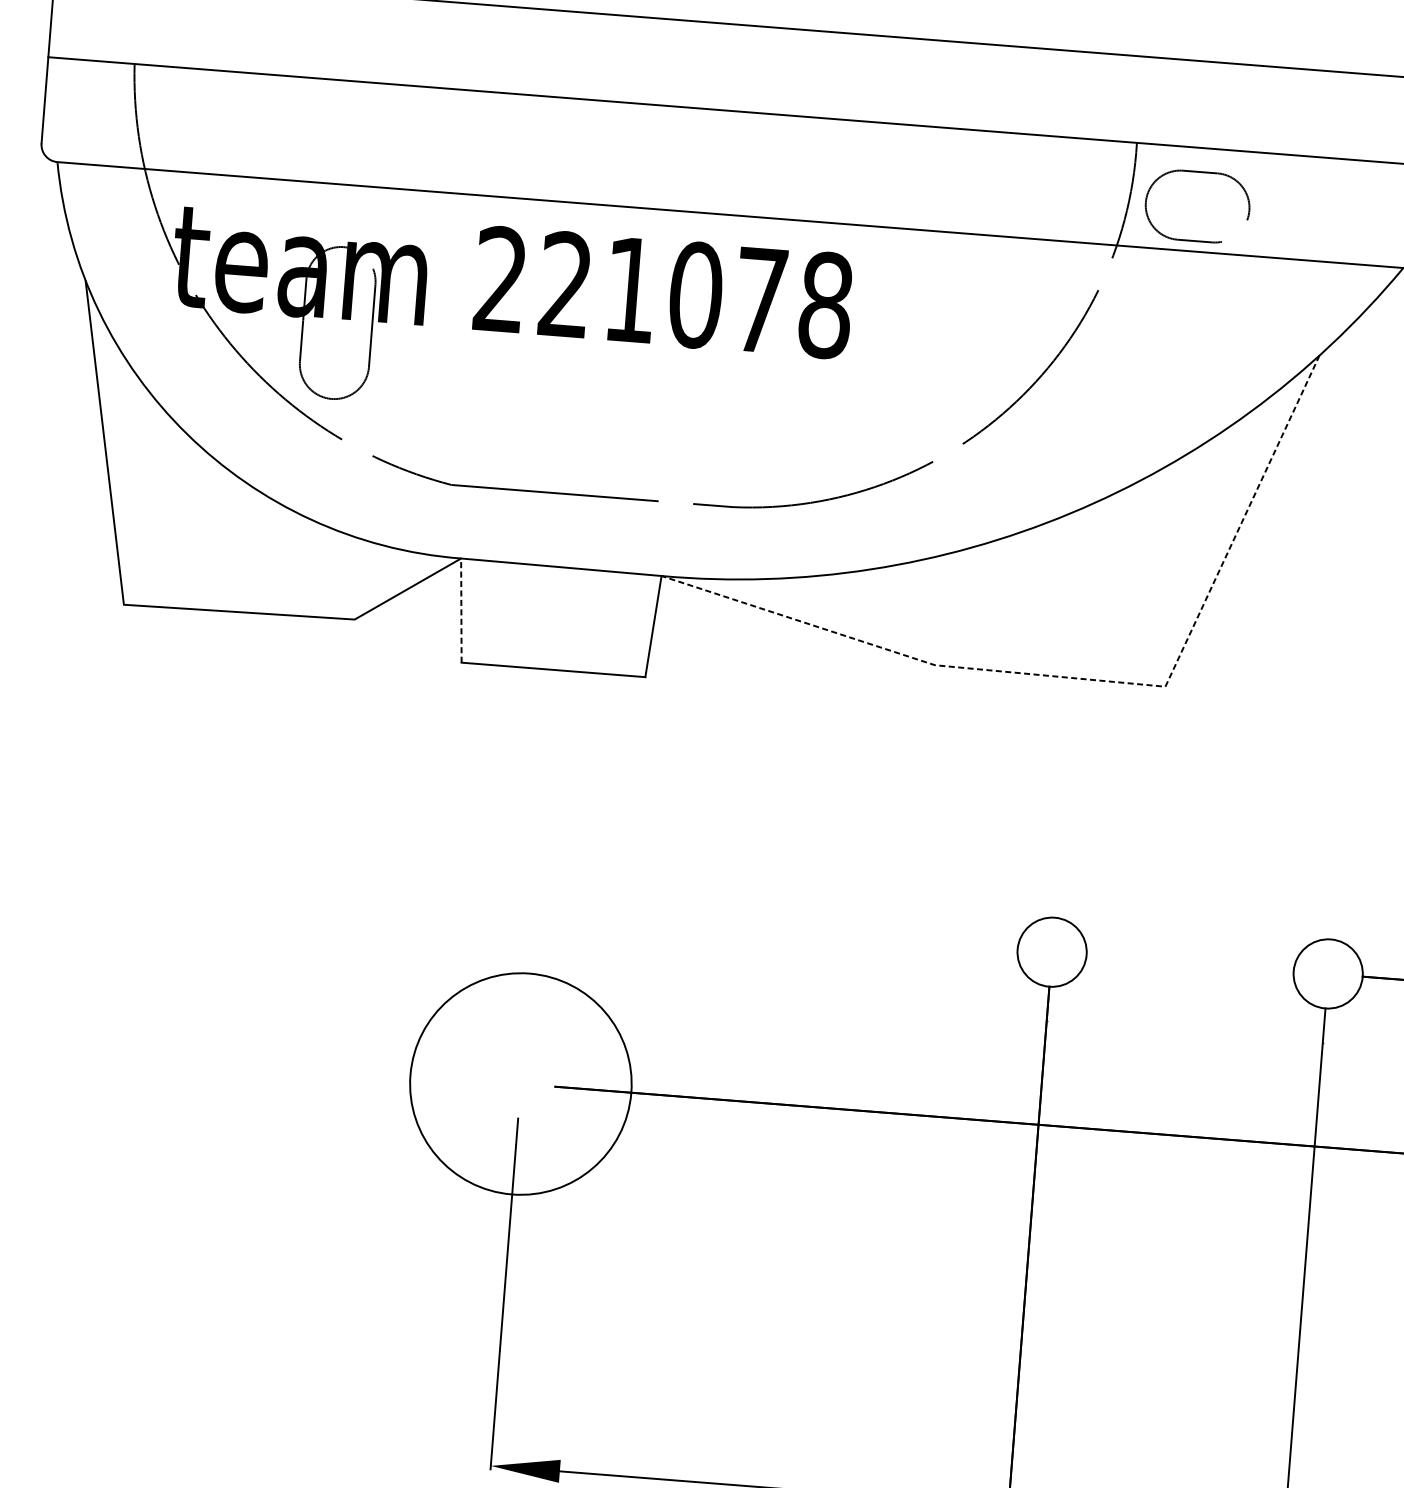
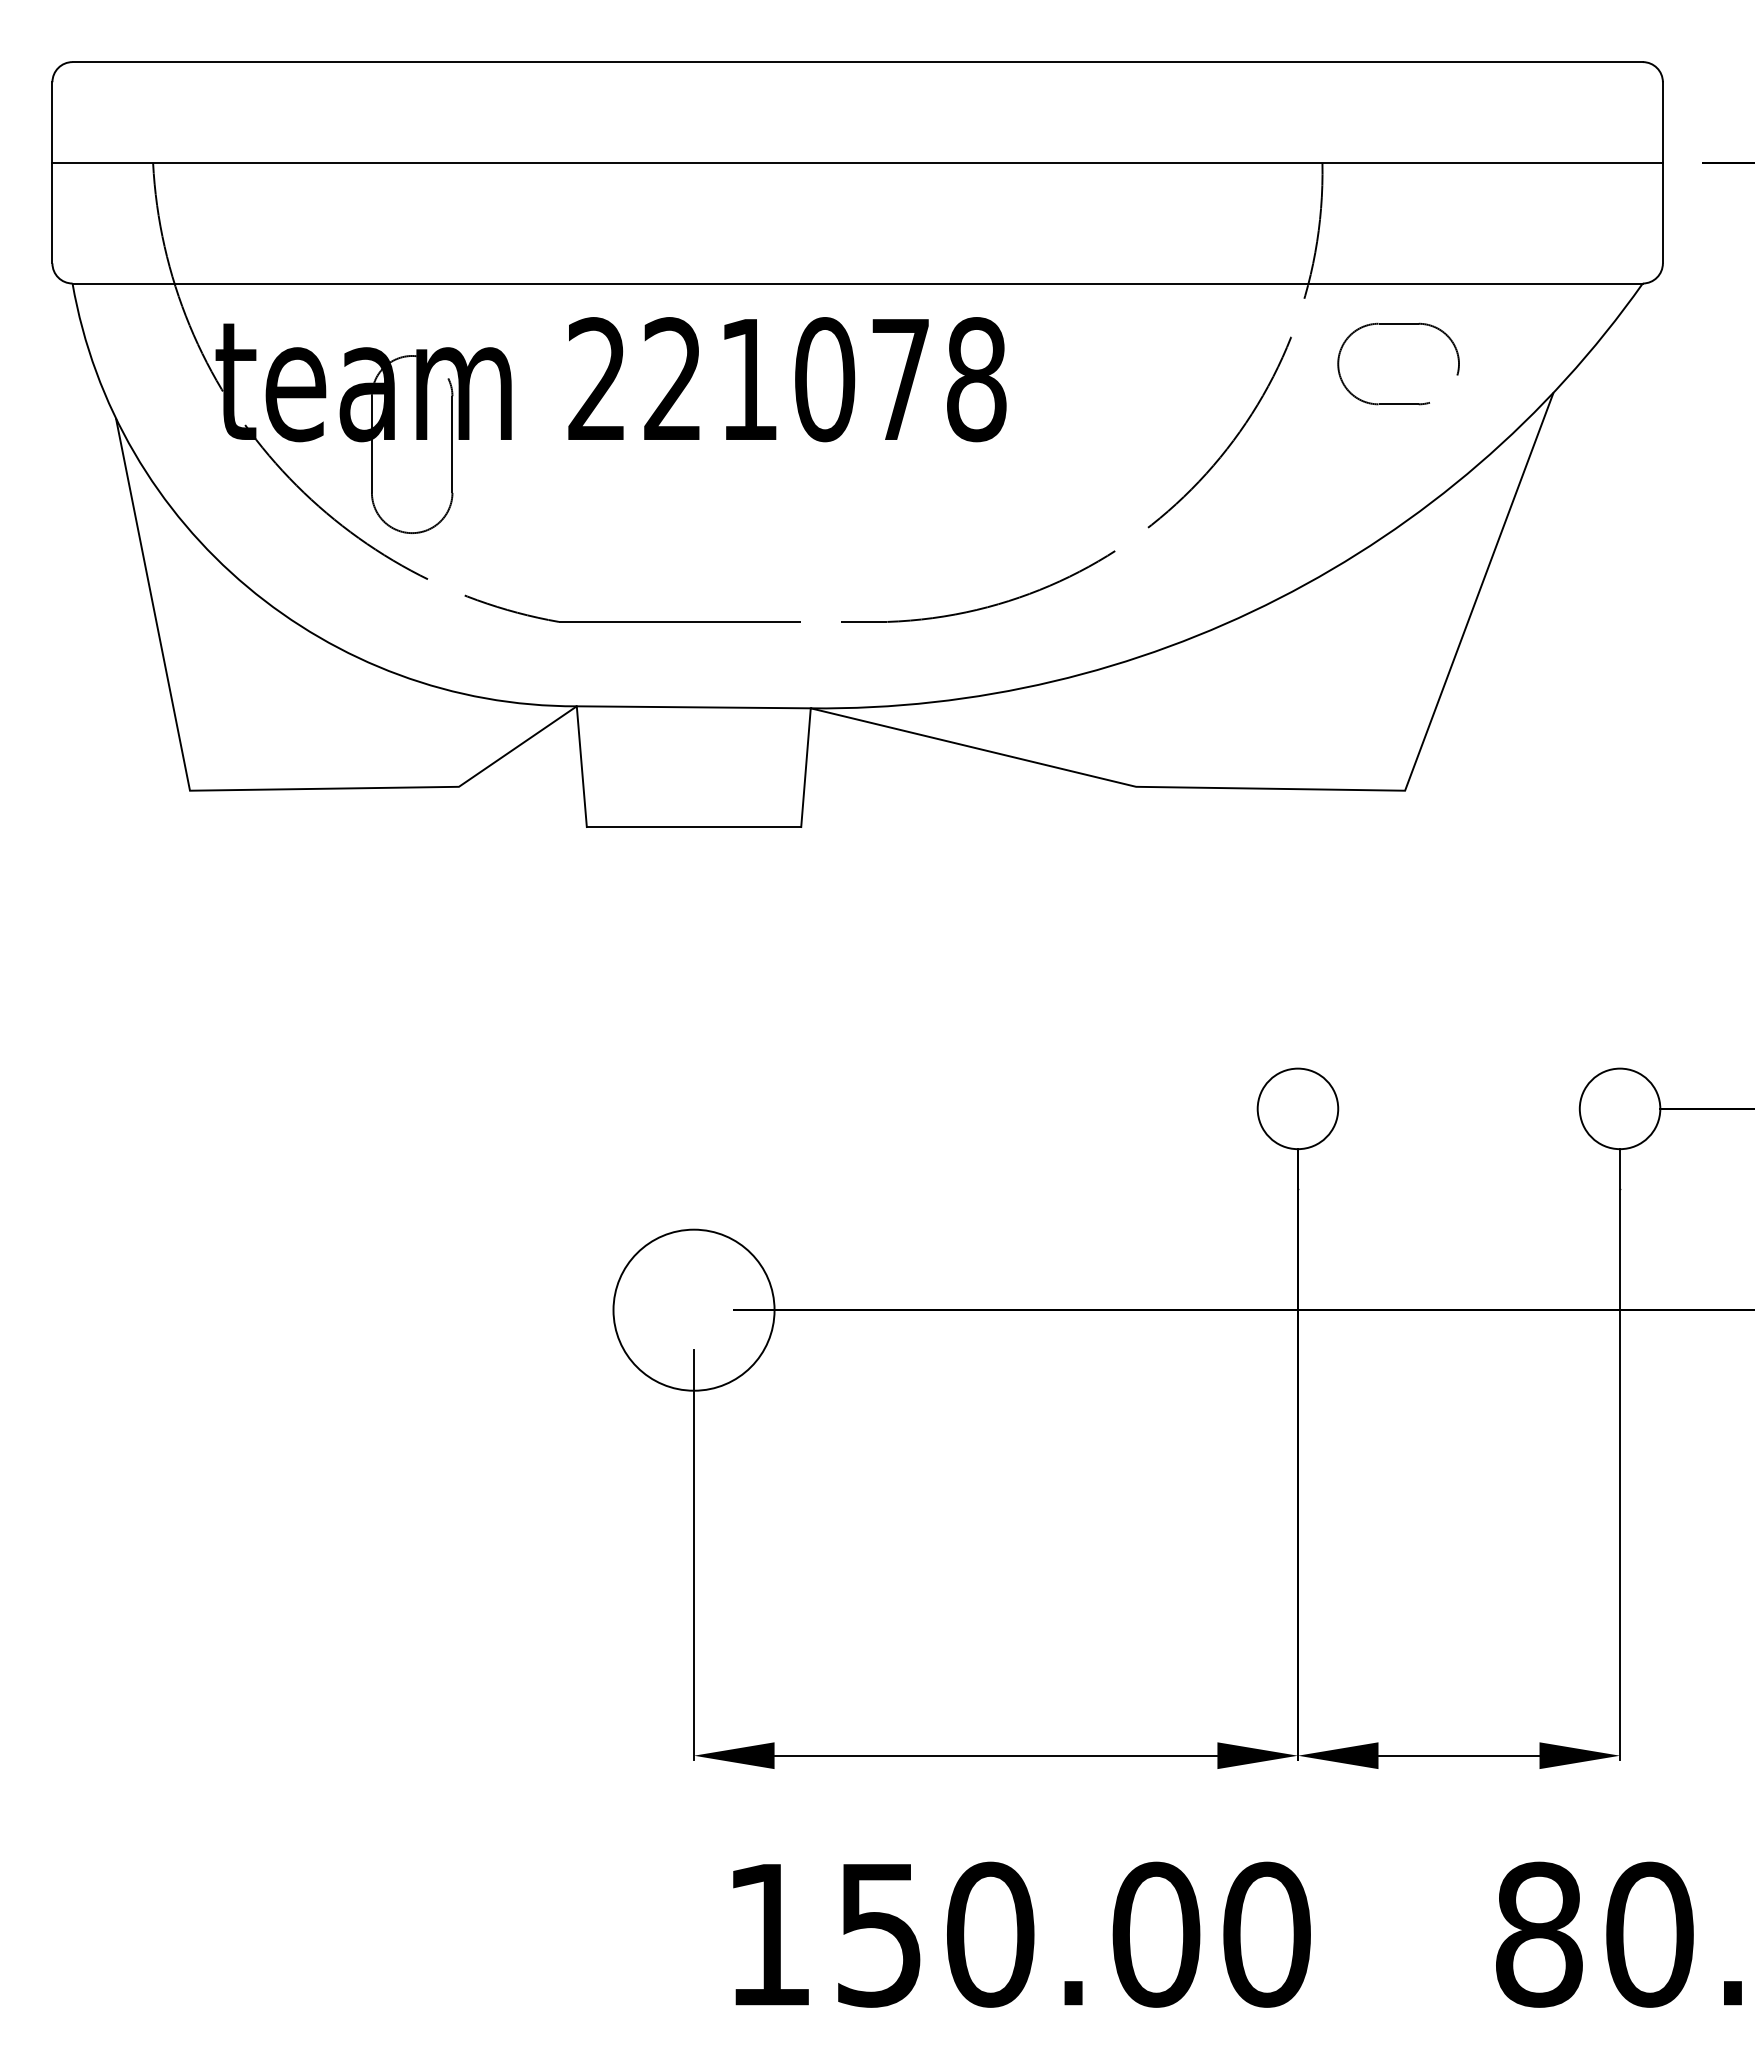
part: (1200, 172) -> (1398, 324), moved
line: (461, 610) -> (581, 766), dashed -> solid
line: (1088, 679) -> (1315, 789), dashed -> solid
circle: (520, 1083) -> (693, 1309), size x0.62

